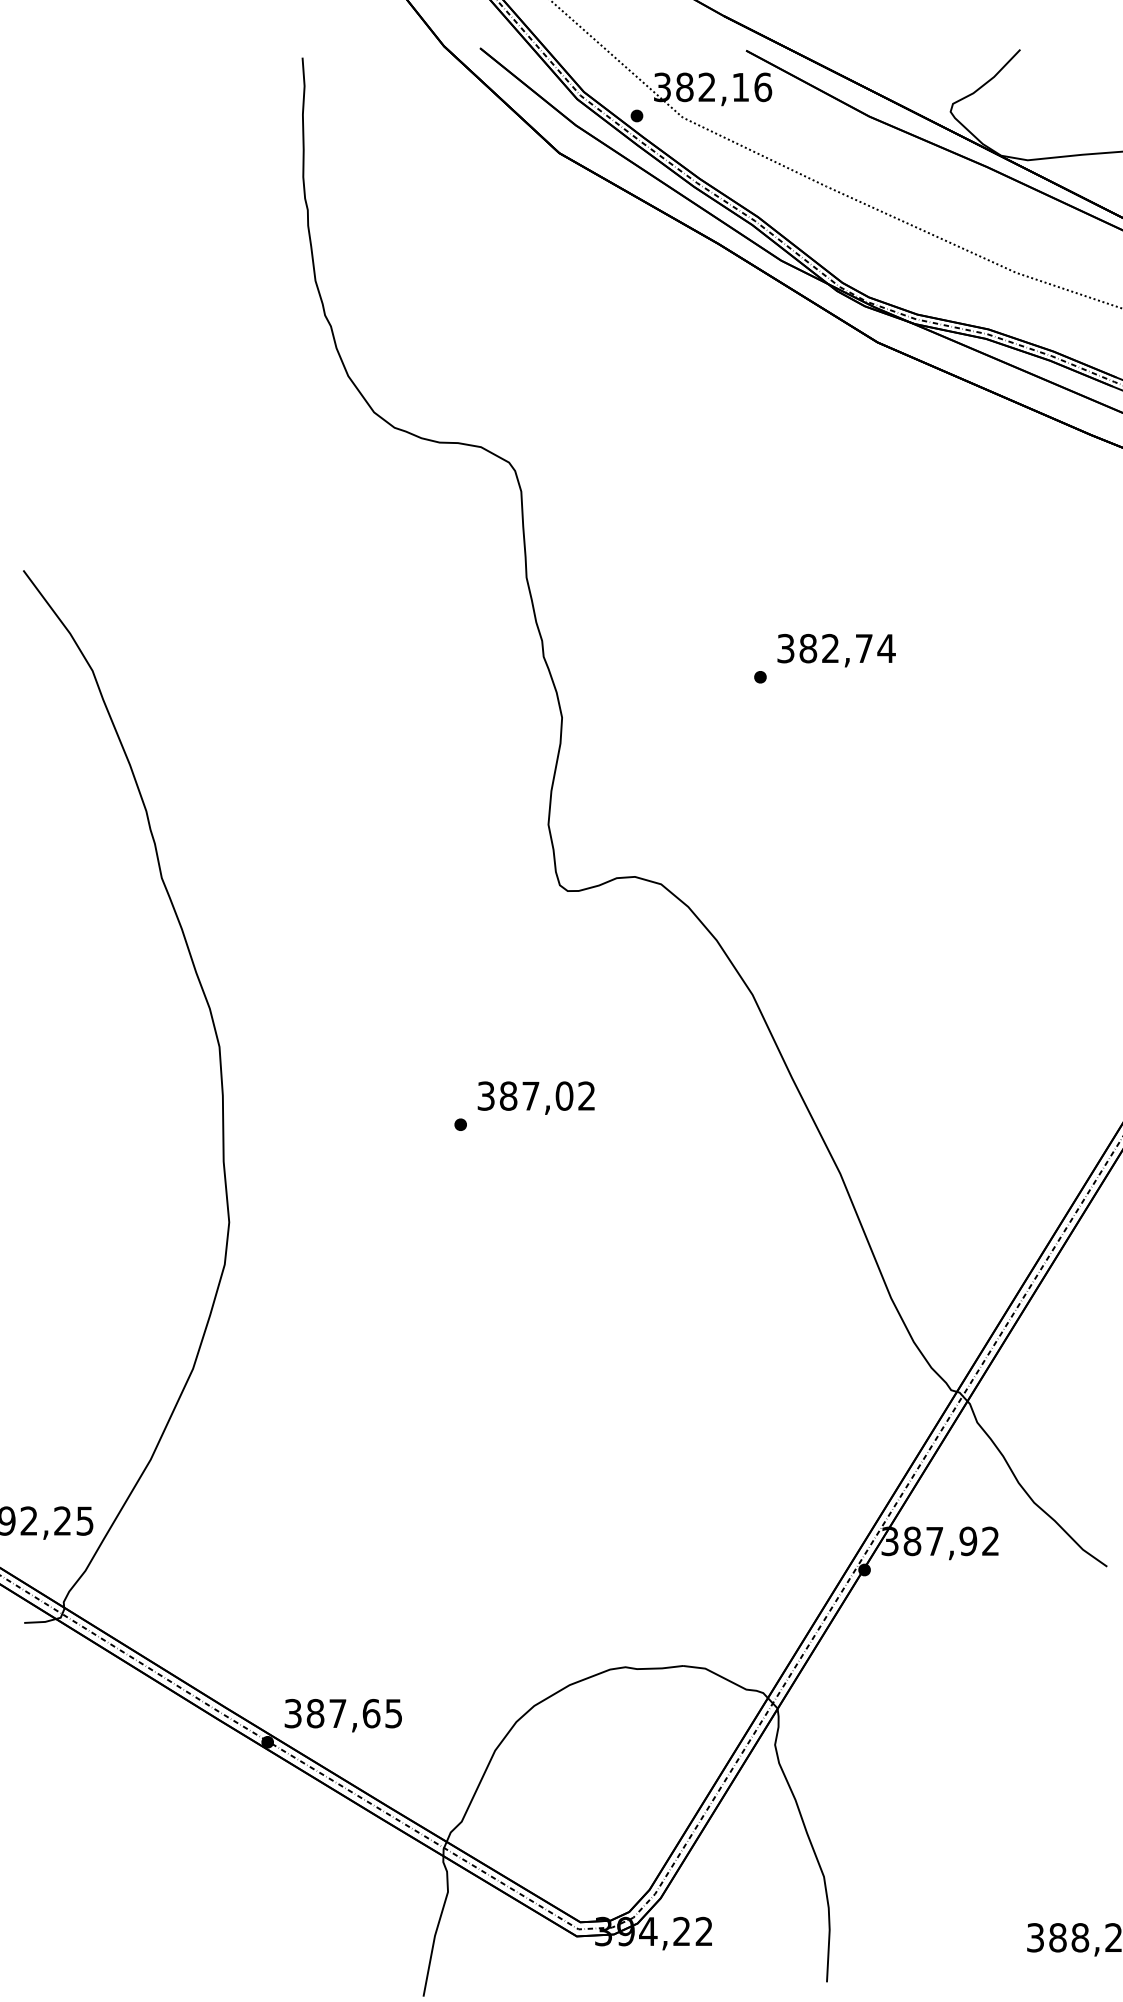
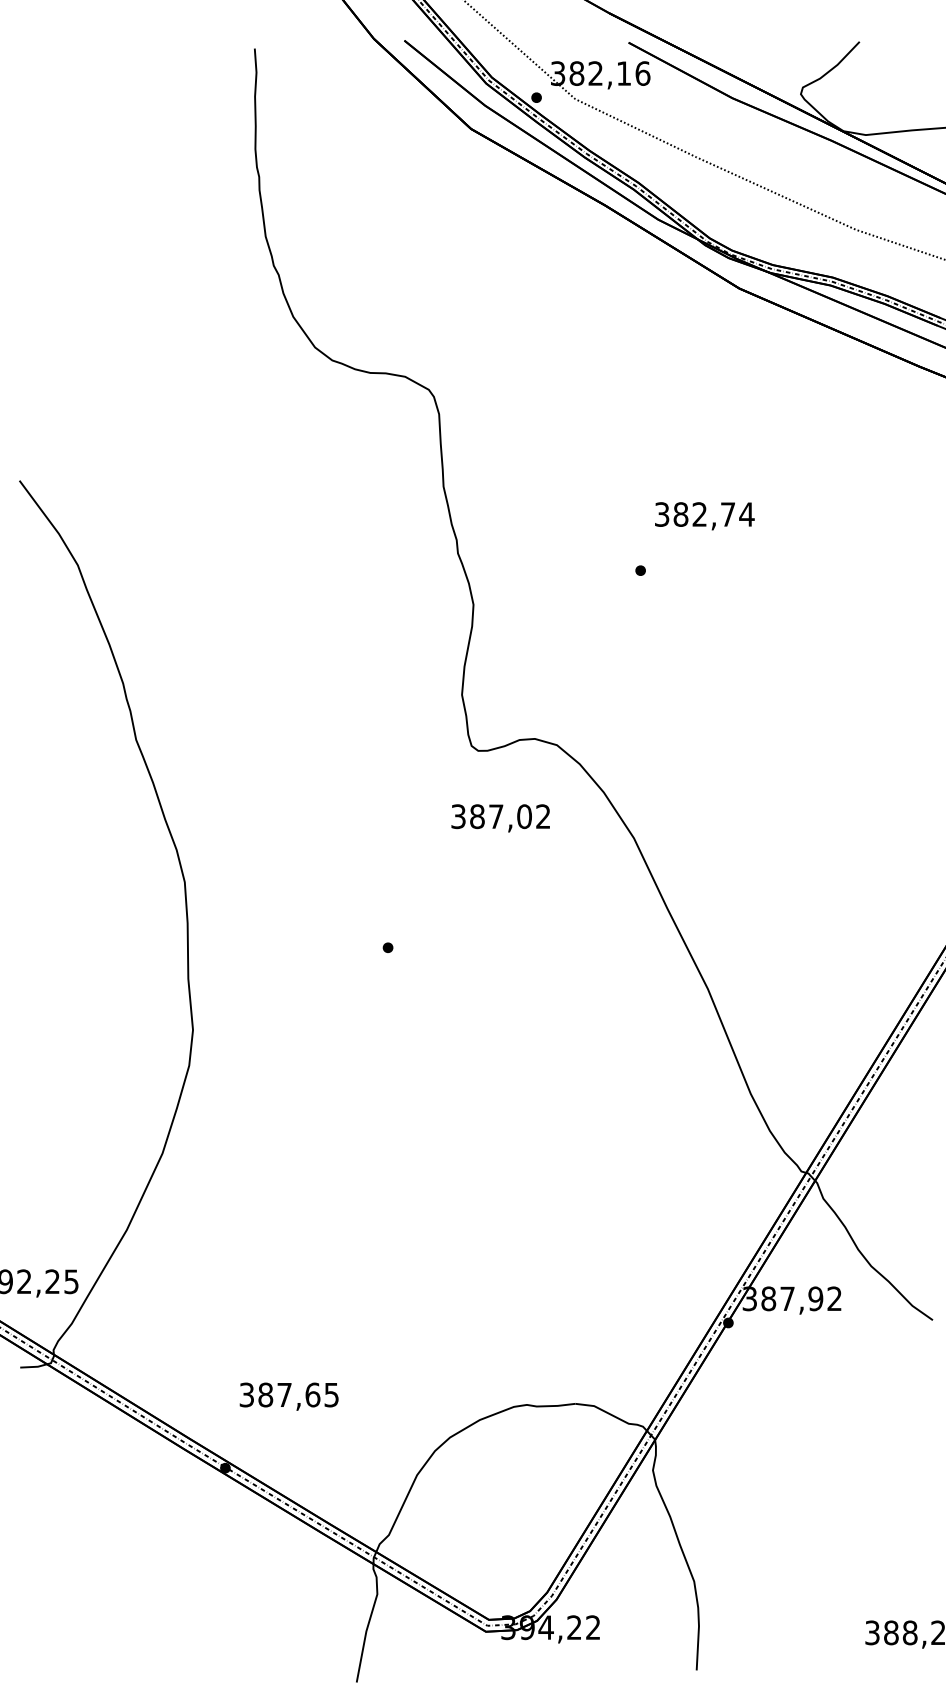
text: (836, 650) -> (704, 516), moved
text: (535, 1098) -> (500, 818), moved
text: (342, 1715) -> (288, 1396), moved

